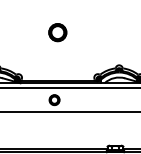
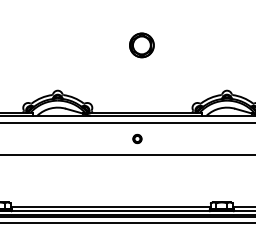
part: (54, 99) -> (137, 138), size x0.6

